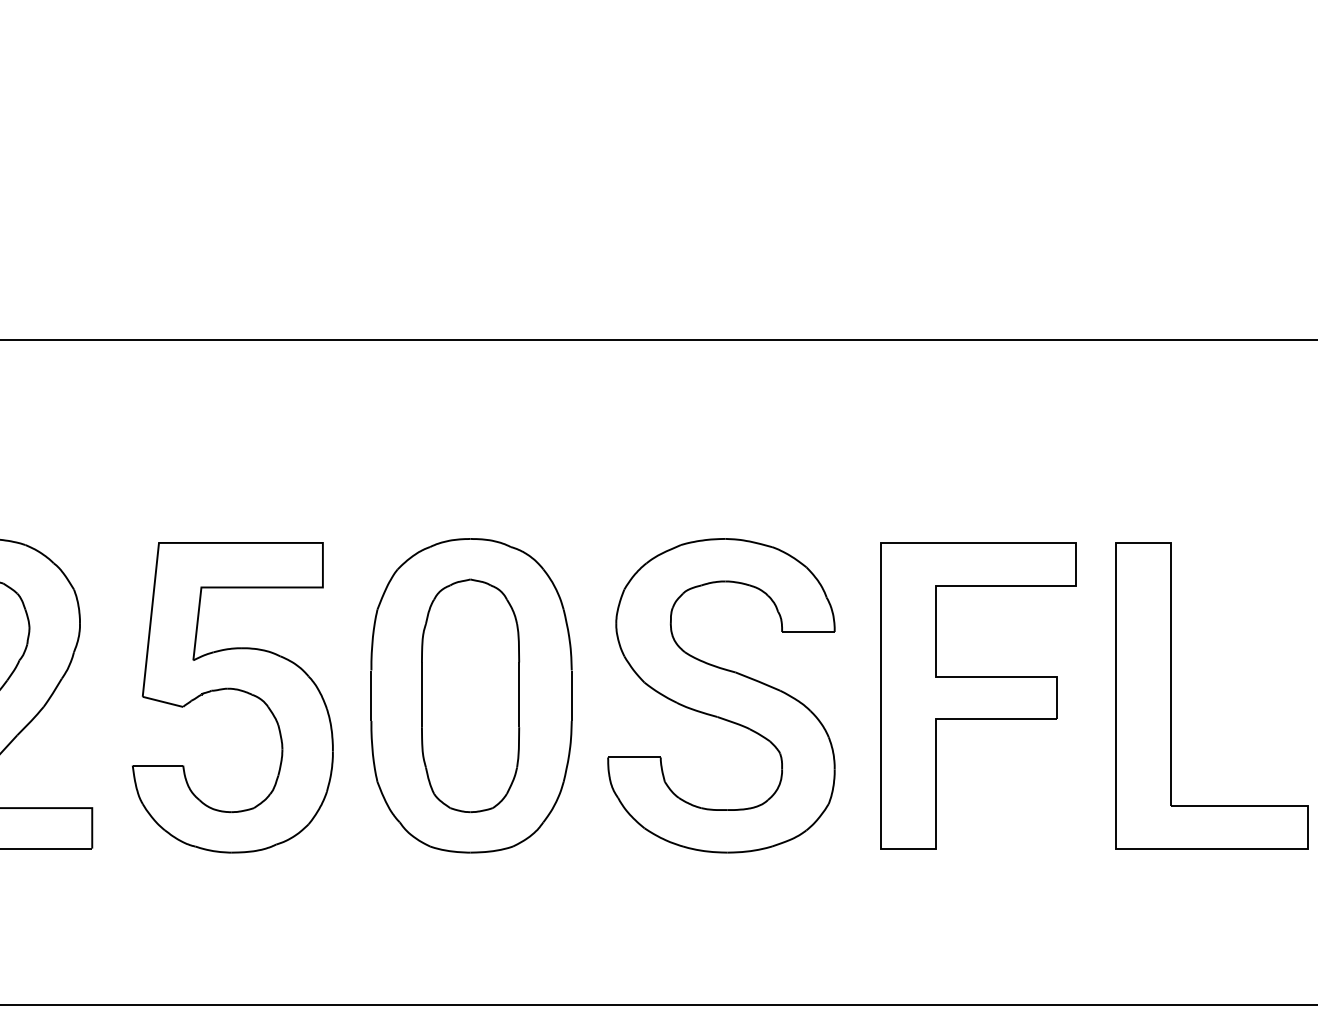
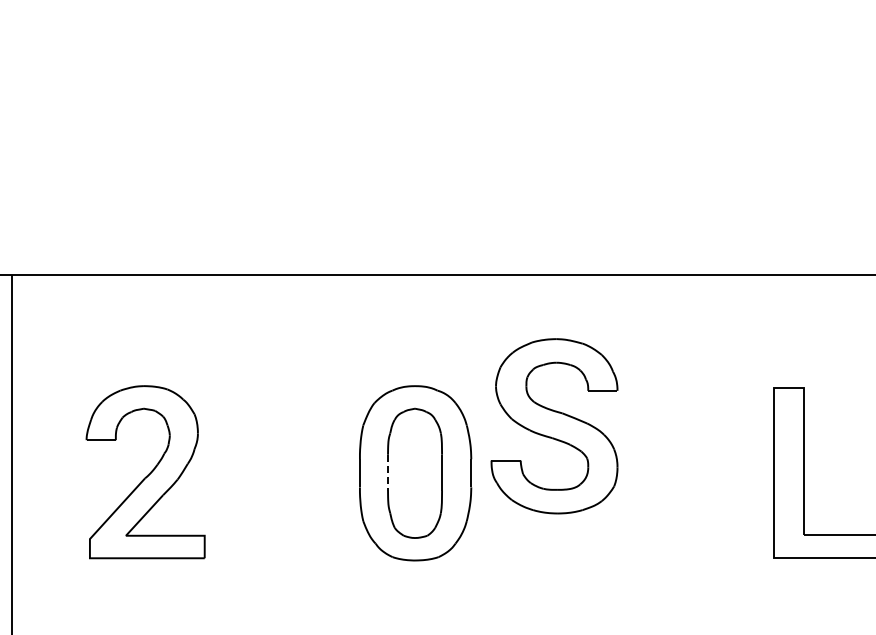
line: (422, 694) -> (388, 472), solid -> dashed
part: (976, 694) -> (696, 472), removed
part: (721, 696) -> (554, 426), moved
part: (232, 697) -> (282, 474), removed

